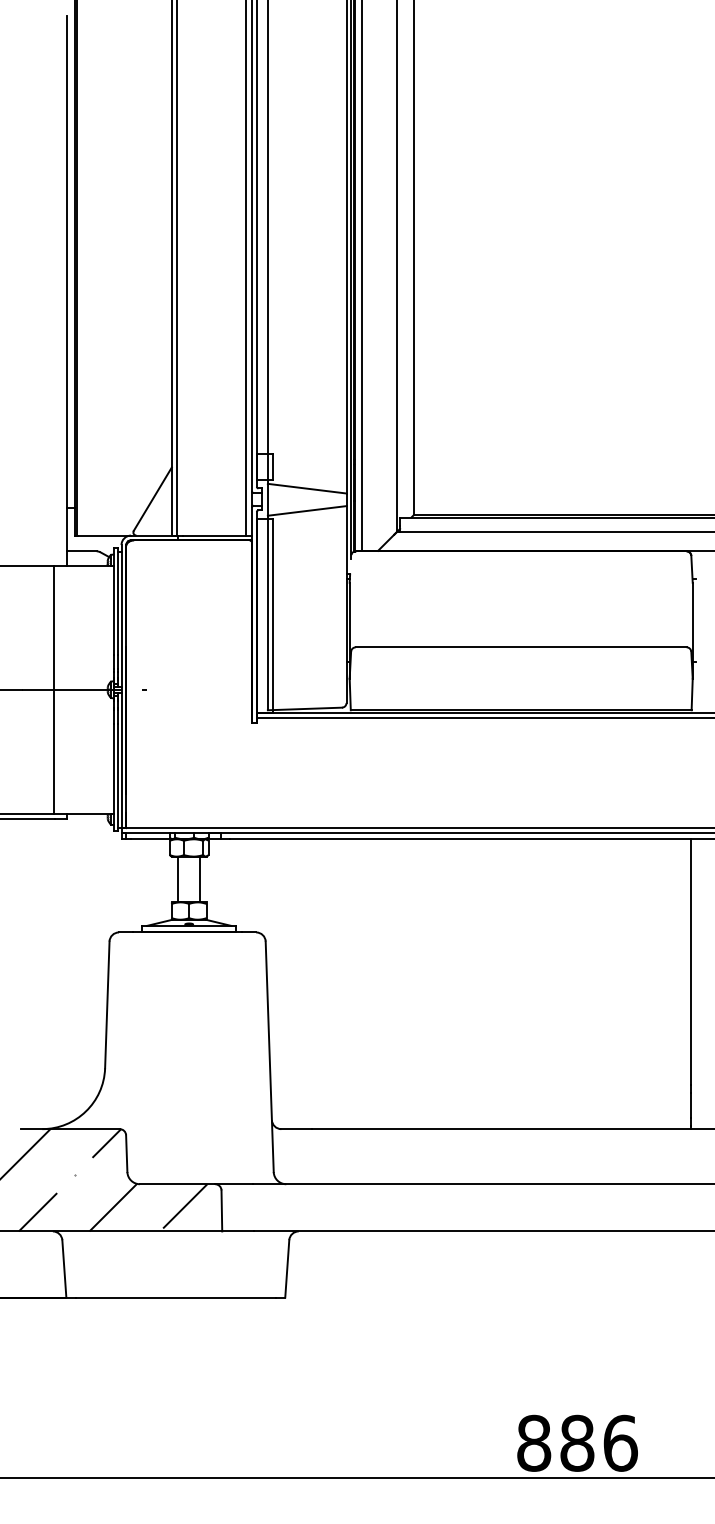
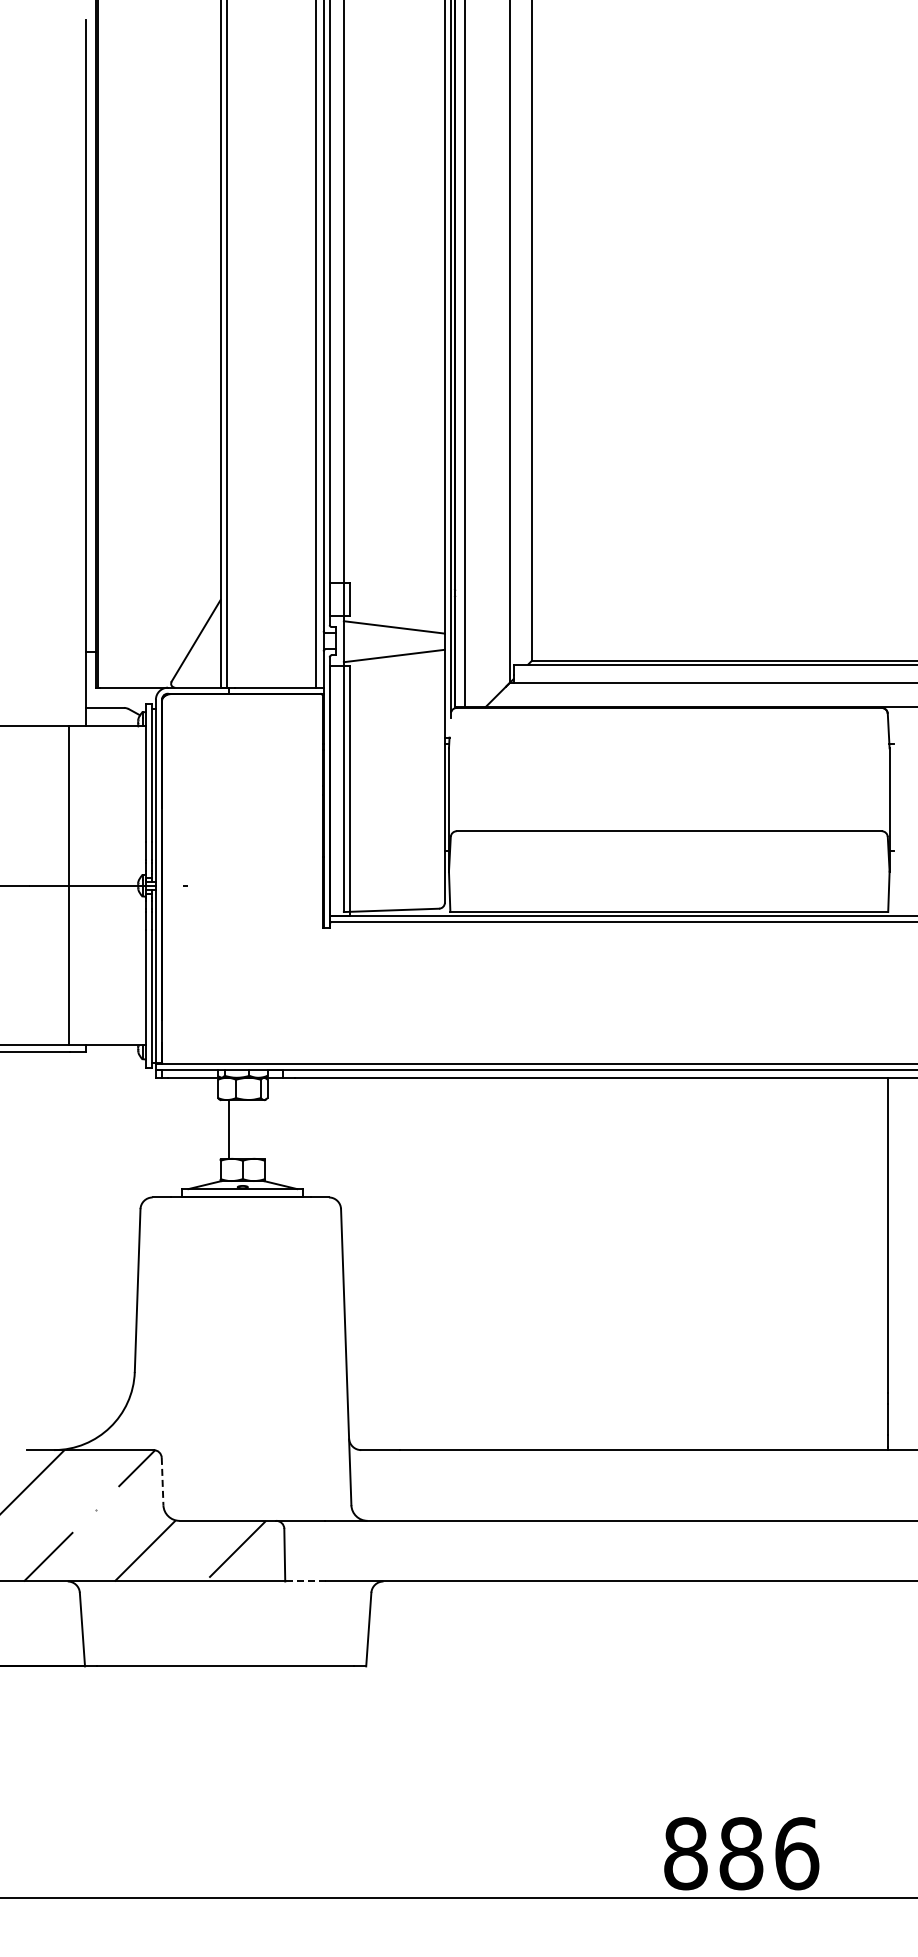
line: (199, 879) -> (256, 1129), removed
line: (126, 1153) -> (162, 1481), solid -> dashed
line: (237, 1231) -> (304, 1581), solid -> dashed

